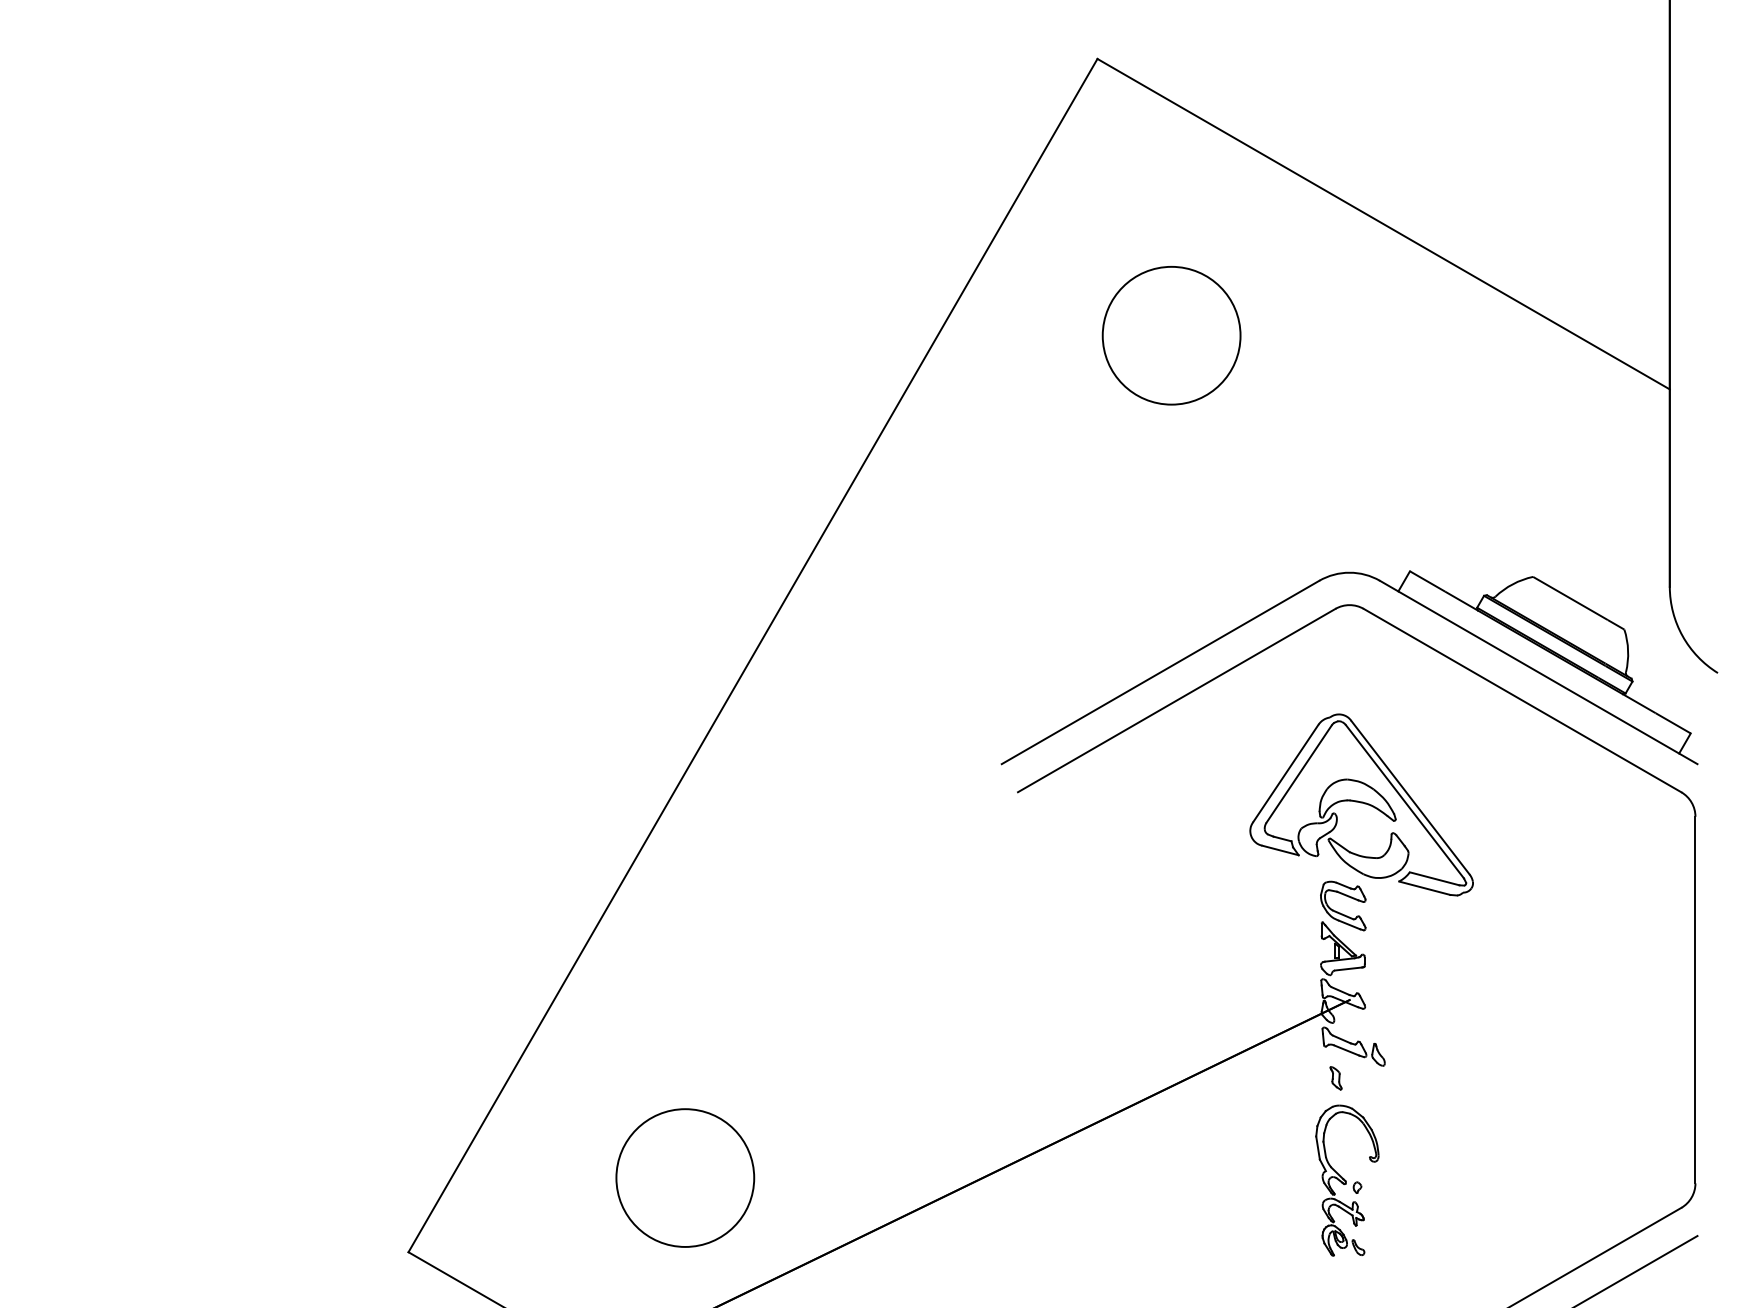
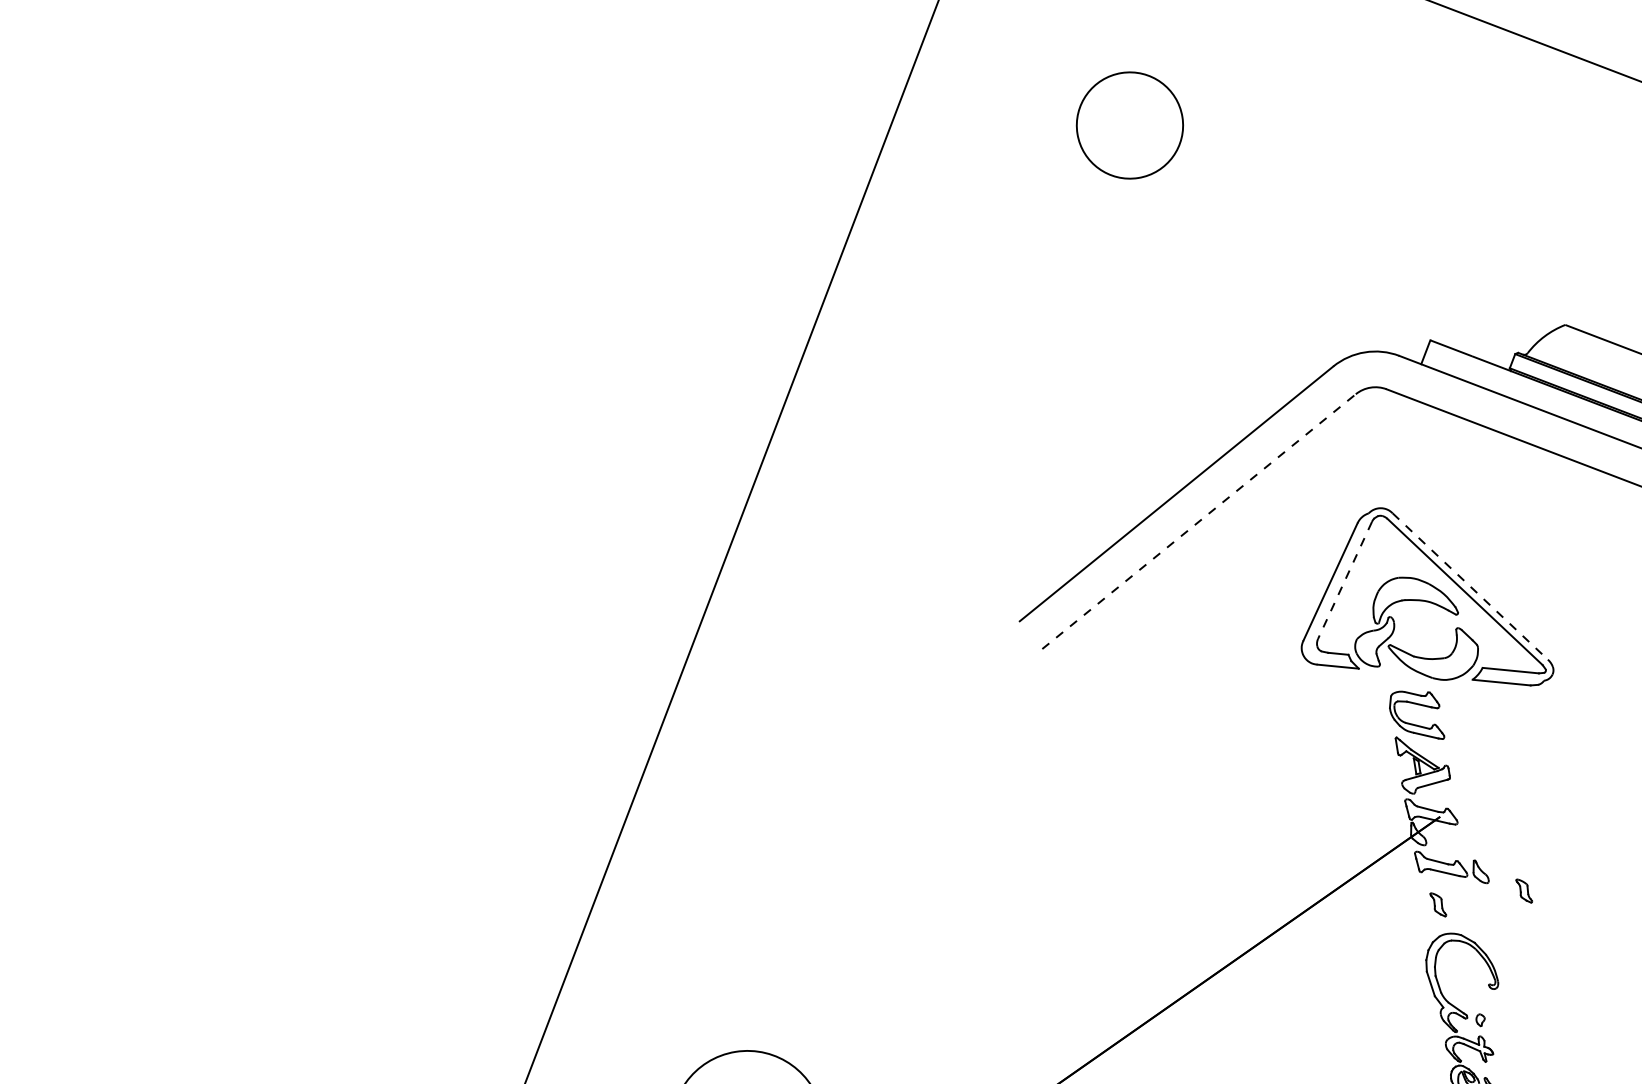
circle: (1171, 335) -> (1129, 125), size x0.7
line: (1177, 700) -> (1199, 521), solid -> dashed
line: (1298, 774) -> (1344, 580), solid -> dashed
line: (1410, 797) -> (1470, 586), solid -> dashed
part: (1414, 1078) -> (1523, 891), added

